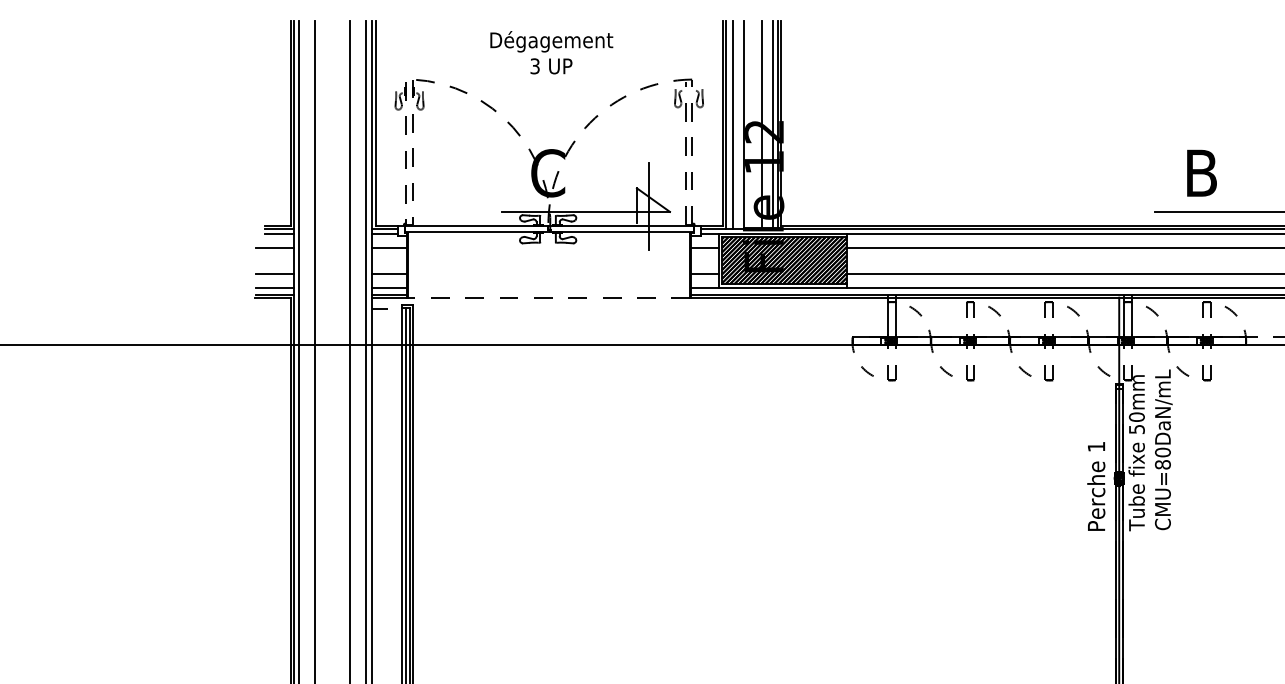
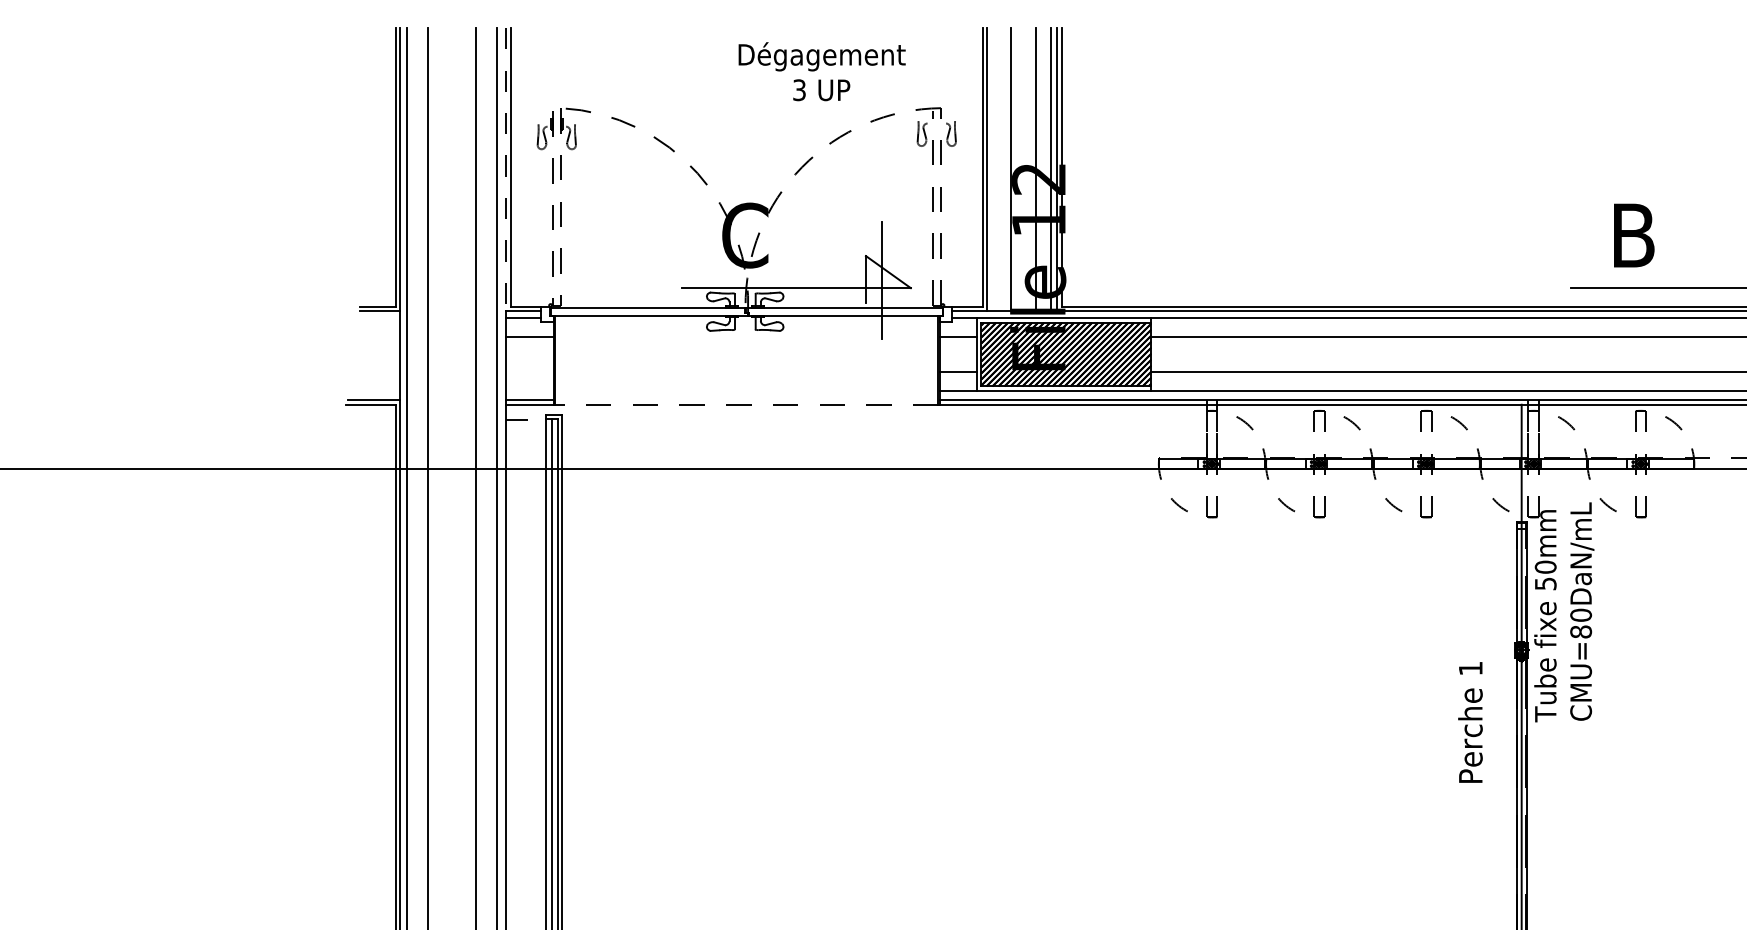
text: (551, 52) -> (821, 71), moved
line: (372, 124) -> (506, 169), solid -> dashed
line: (732, 124) -> (996, 169), removed
line: (279, 233) -> (380, 317), removed
line: (275, 247) -> (374, 336), removed
line: (275, 273) -> (374, 372), removed
line: (389, 273) -> (529, 372), removed
line: (275, 287) -> (374, 391), removed
line: (389, 287) -> (529, 391), removed
text: (1096, 486) -> (1470, 722), moved

